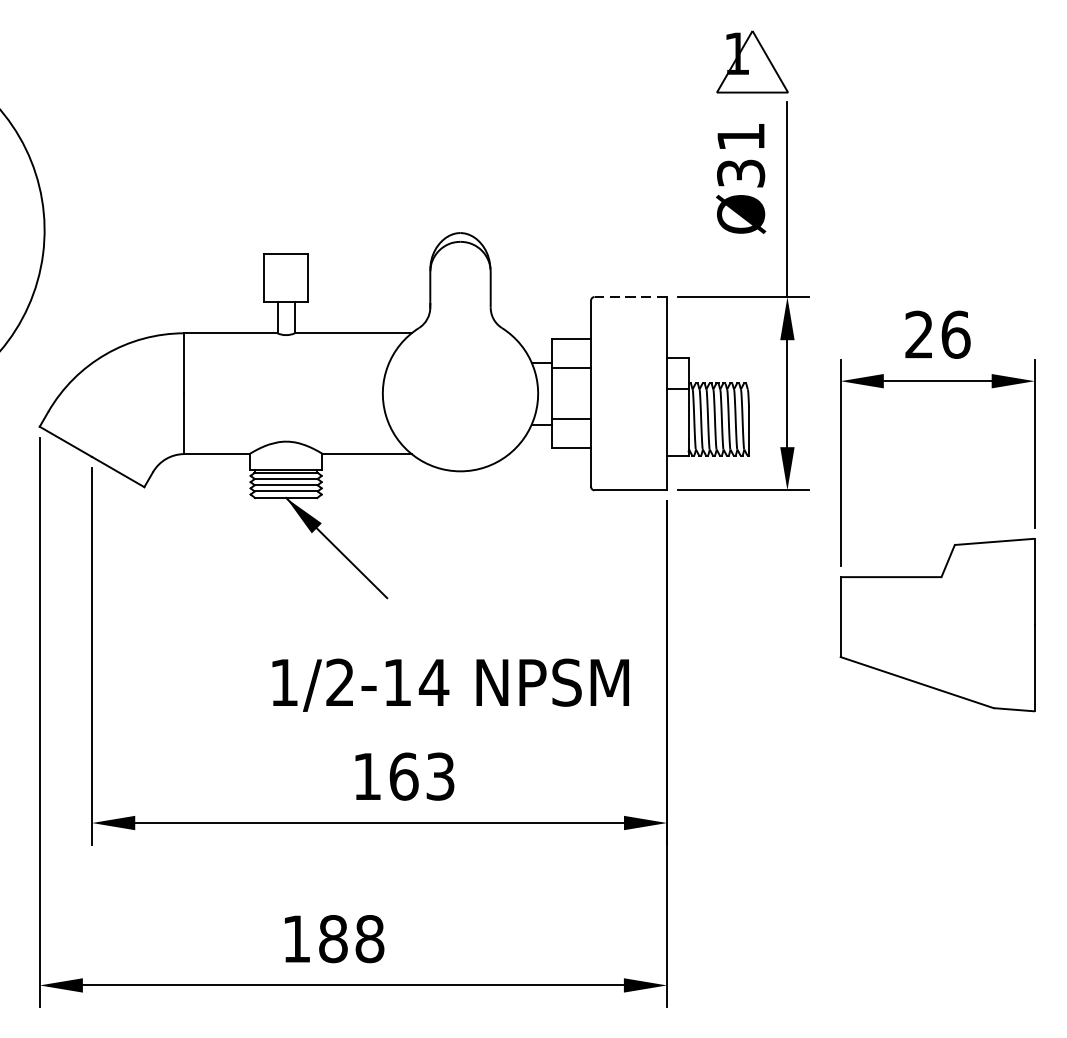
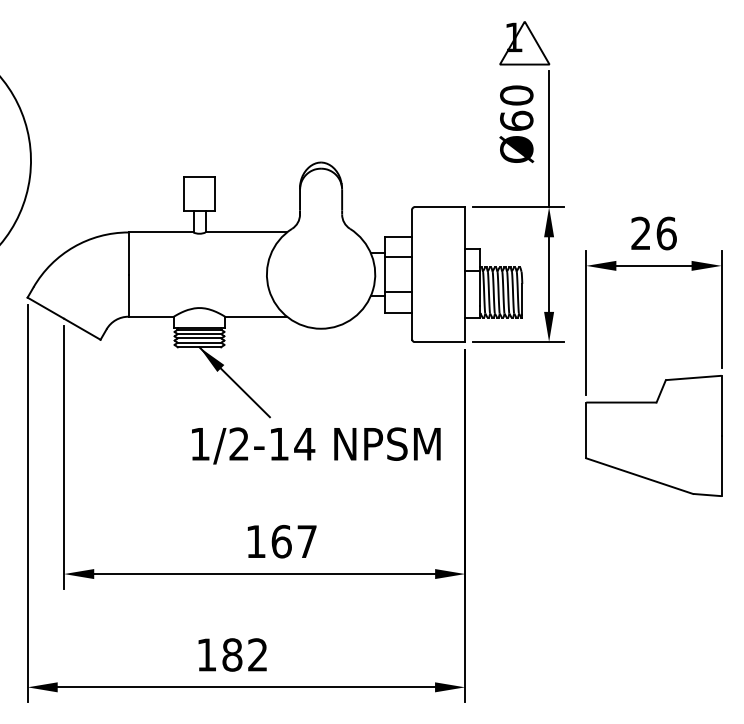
text: (740, 154) -> (516, 107), Ø31 -> Ø60
line: (630, 297) -> (439, 207), dashed -> solid
text: (451, 684) -> (316, 445), moved
text: (439, 776) -> (306, 541), 163 -> 167
text: (369, 938) -> (257, 654), 188 -> 182

